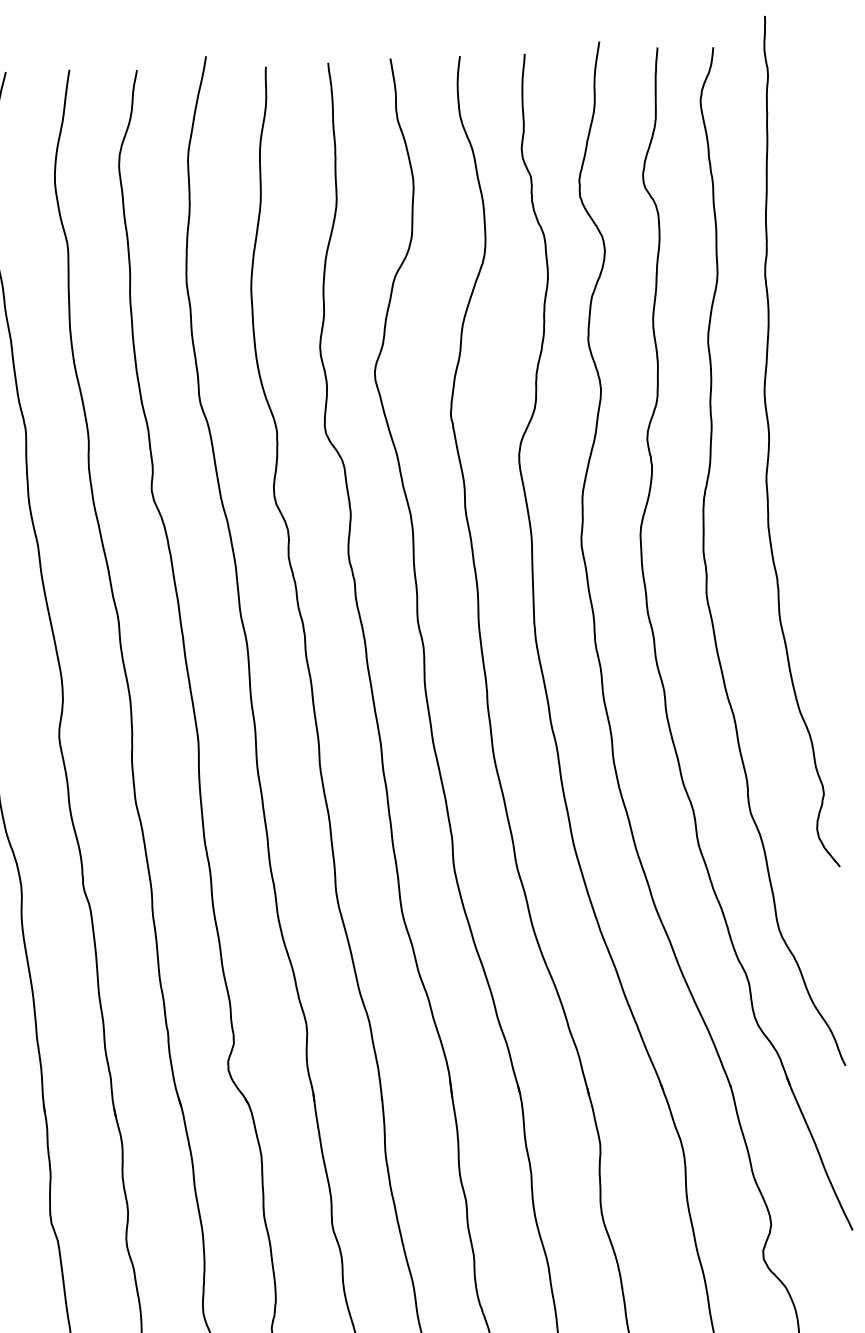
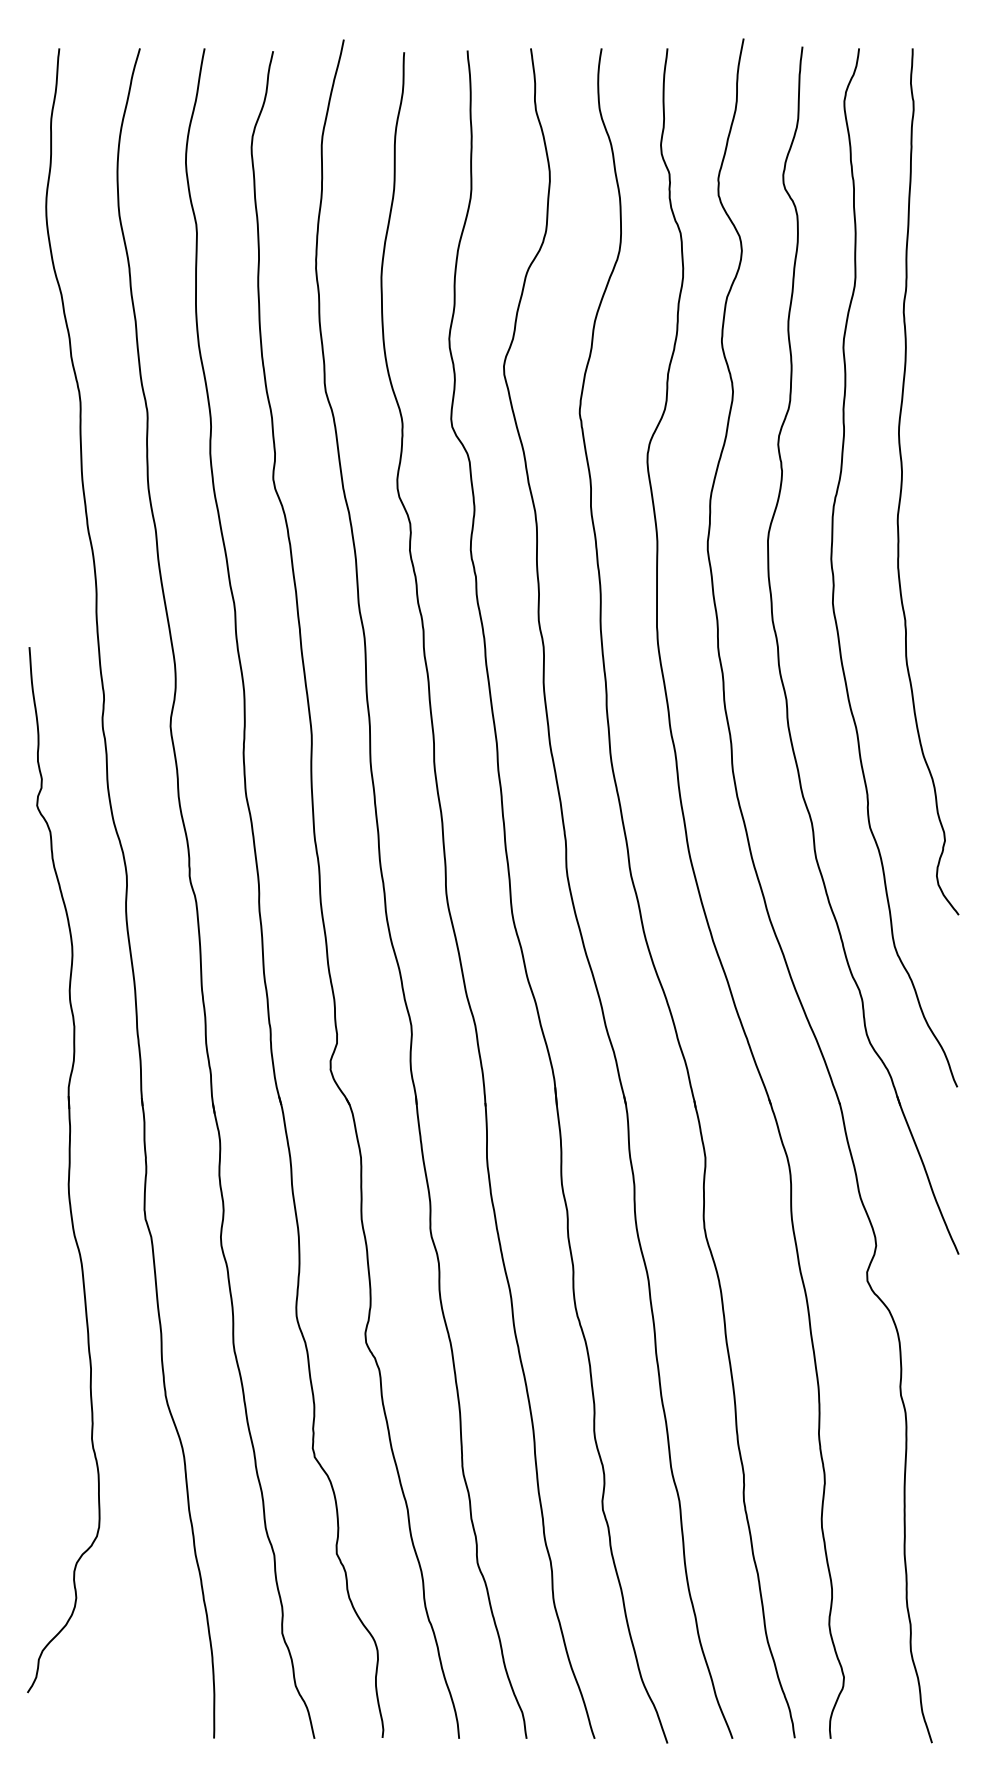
curve: (769, 442) -> (902, 481), moved

